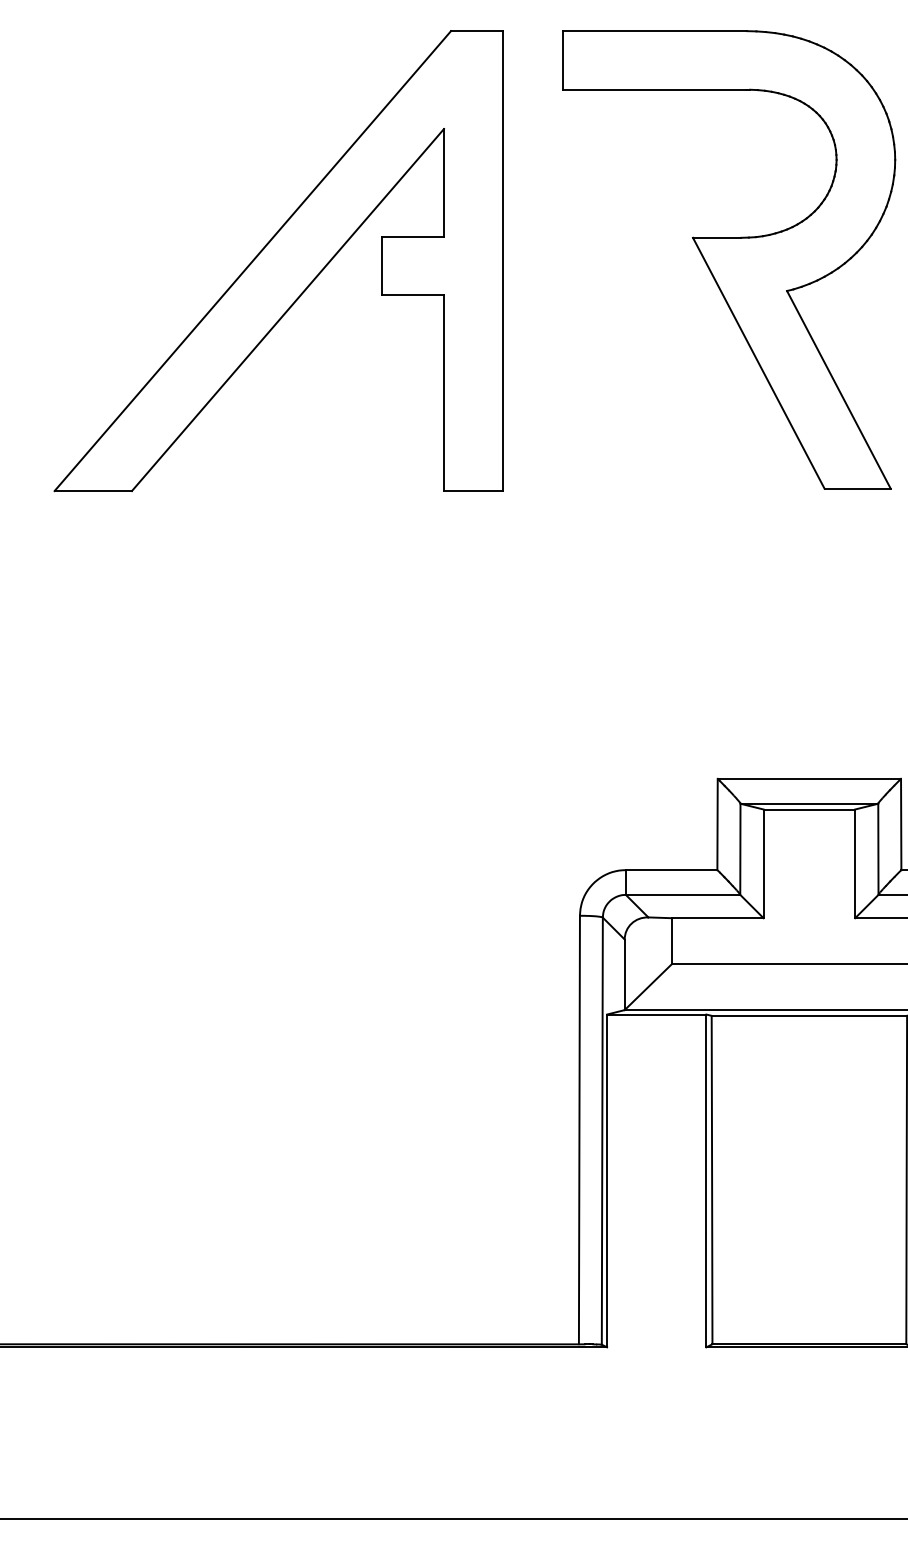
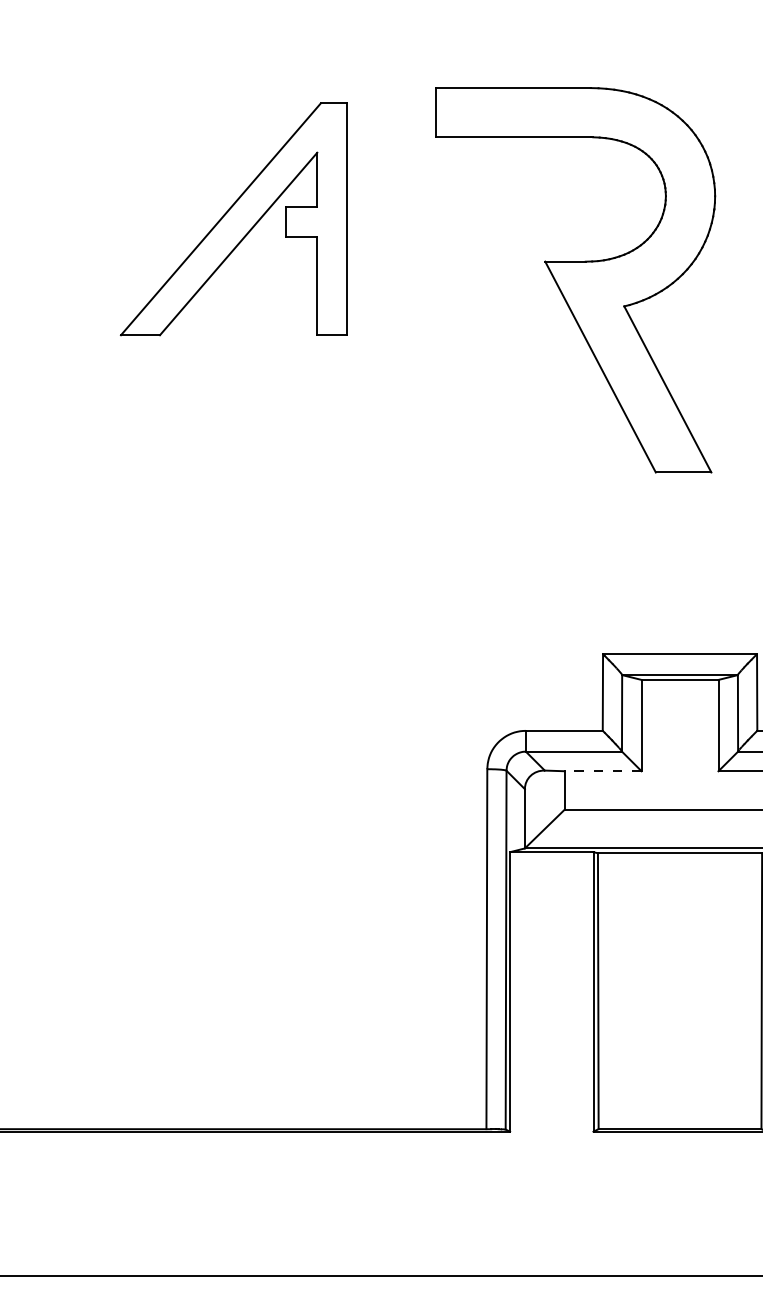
part: (728, 260) -> (575, 280), moved
part: (277, 261) -> (233, 219), size x0.6
line: (717, 918) -> (602, 771), solid -> dashed

